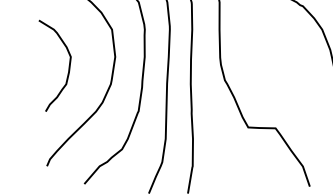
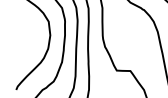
curve: (67, 65) -> (26, 39), removed

